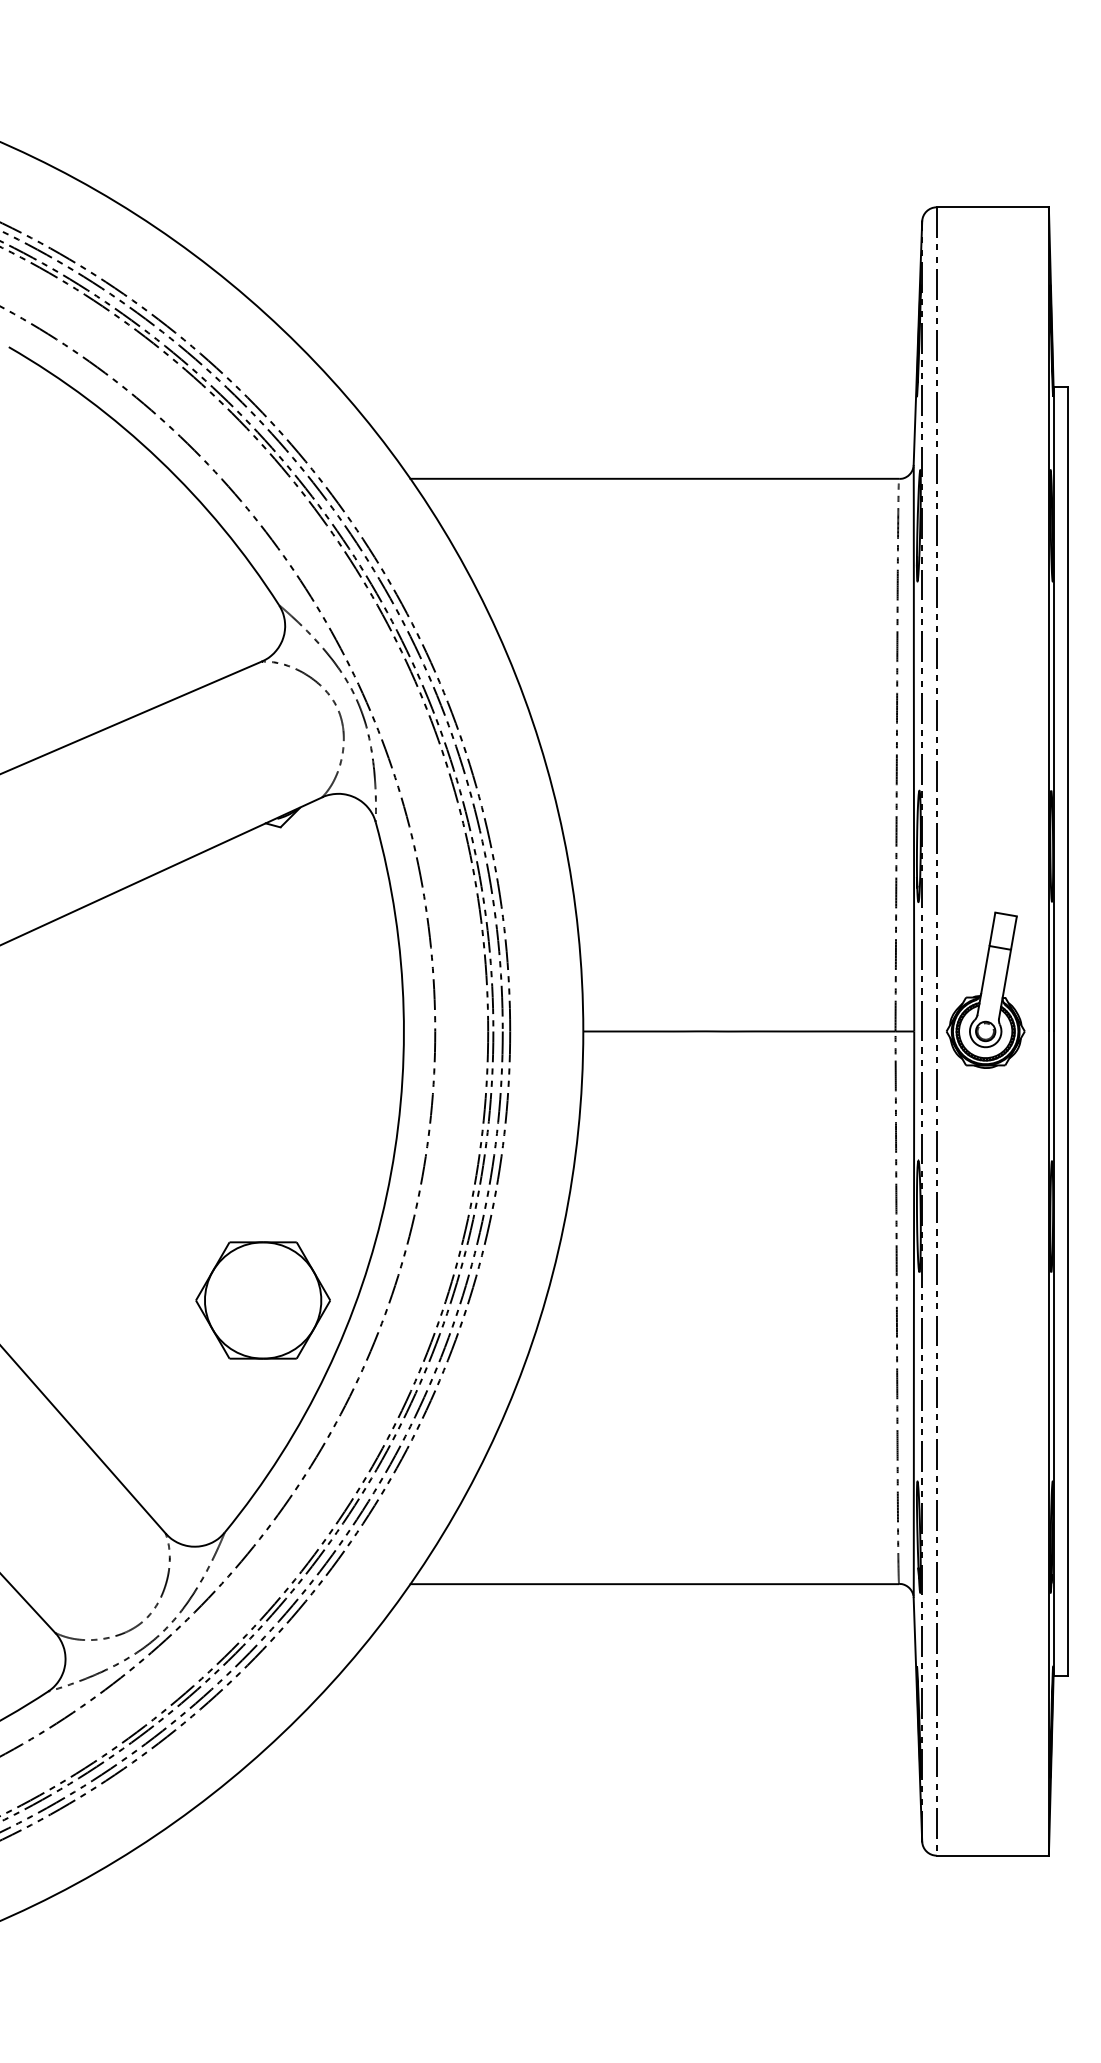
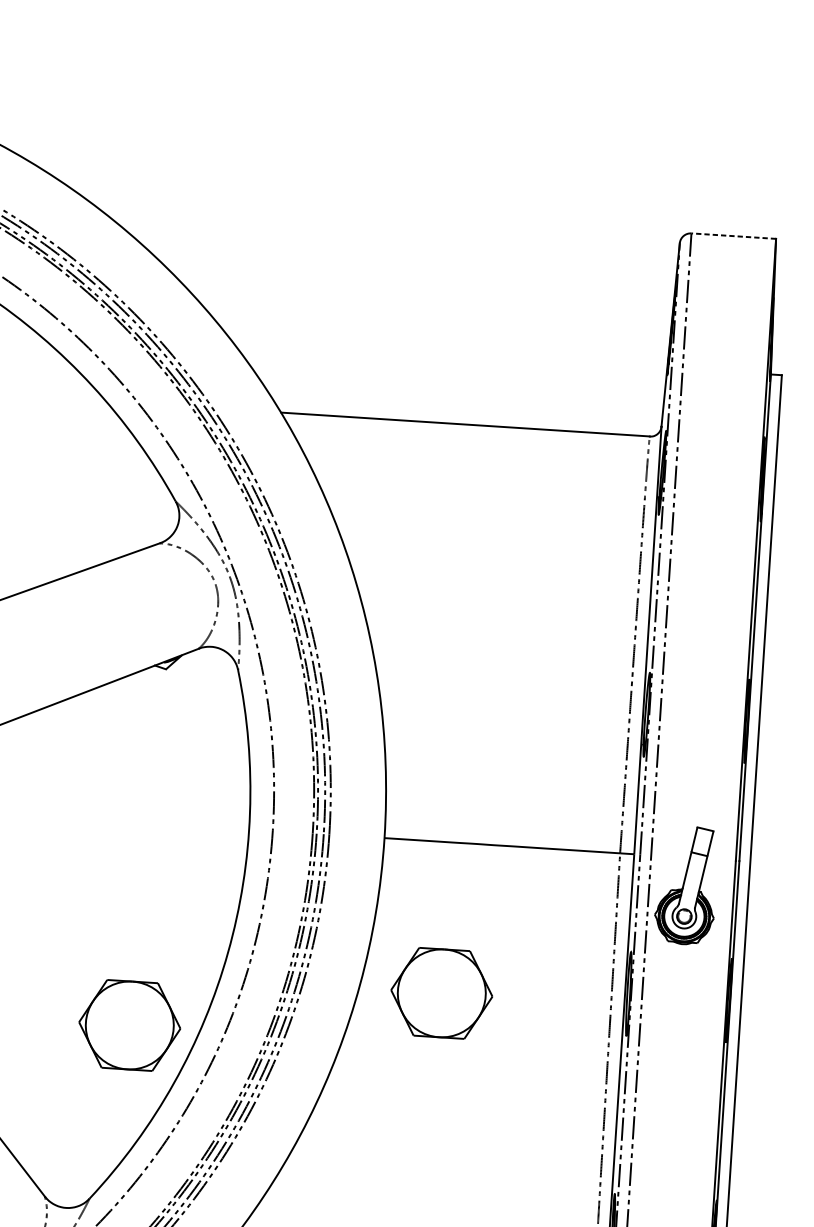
line: (992, 207) -> (733, 236), solid -> dashed
part: (985, 989) -> (686, 884), moved
part: (671, 1231) -> (441, 993), added

